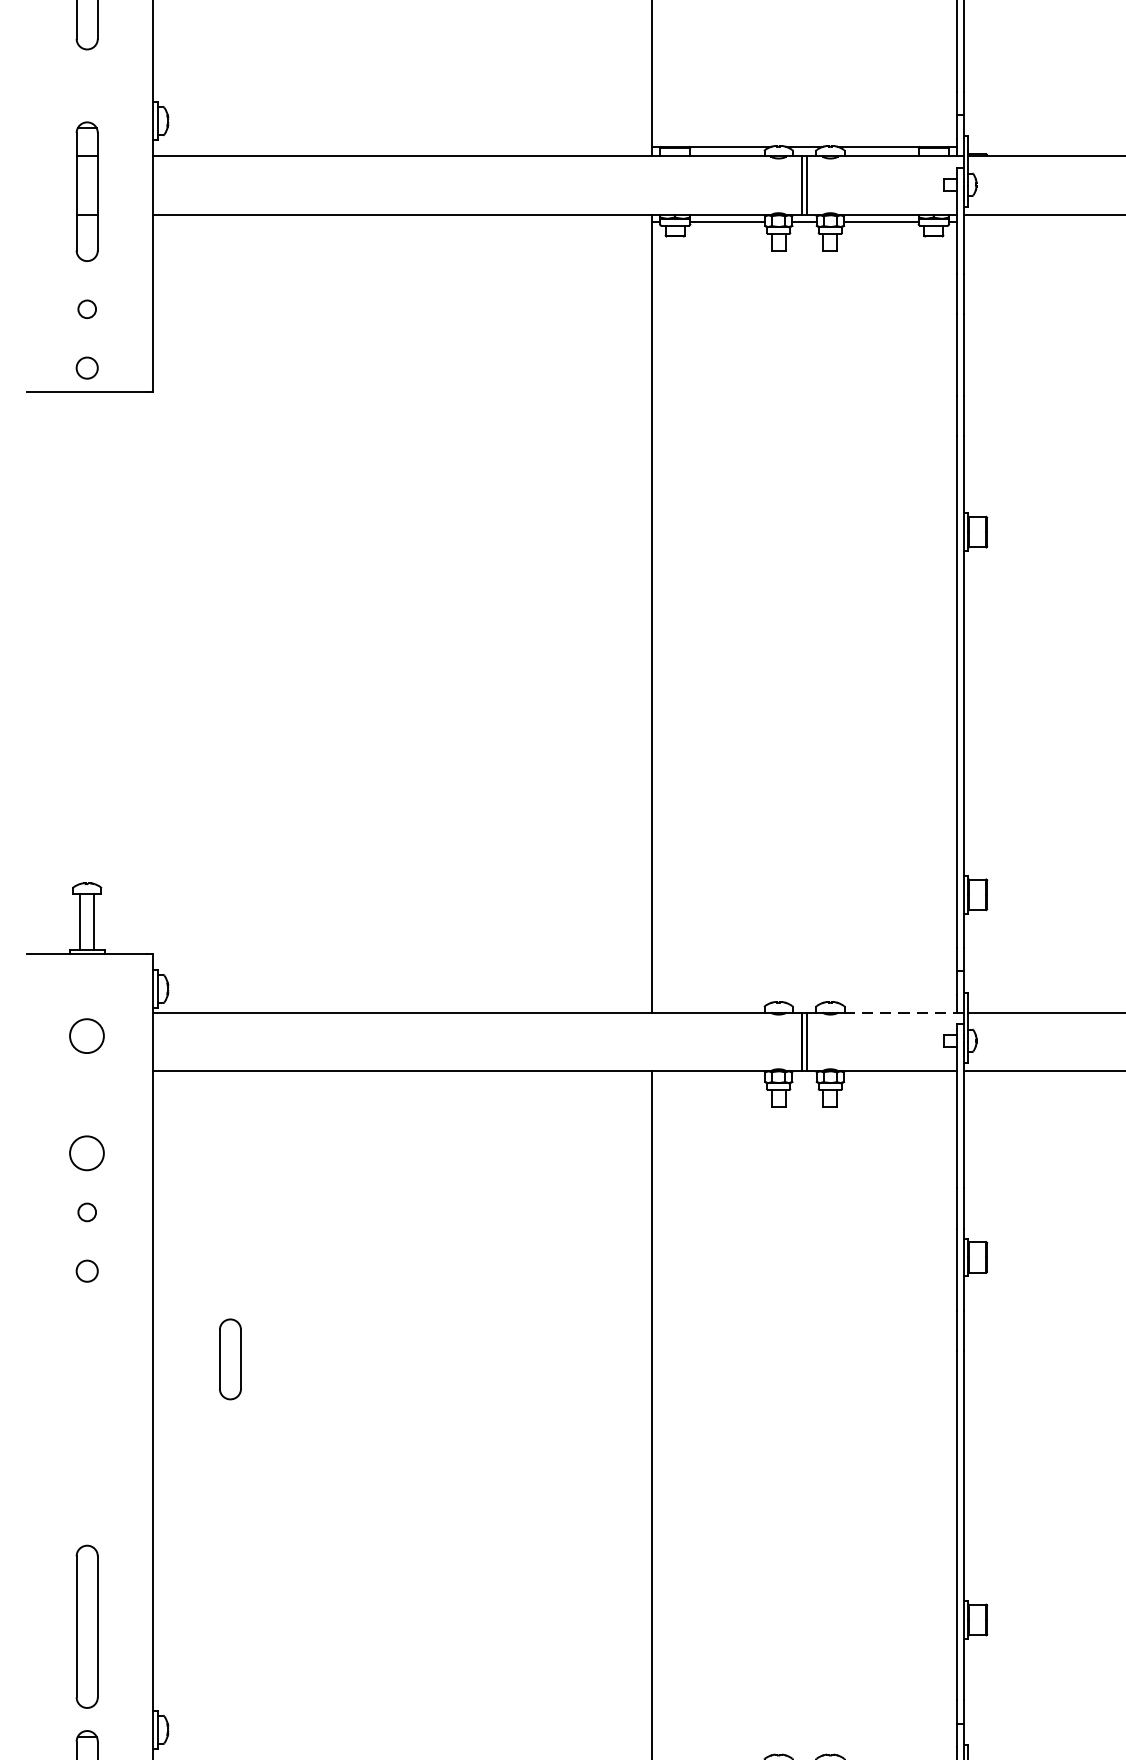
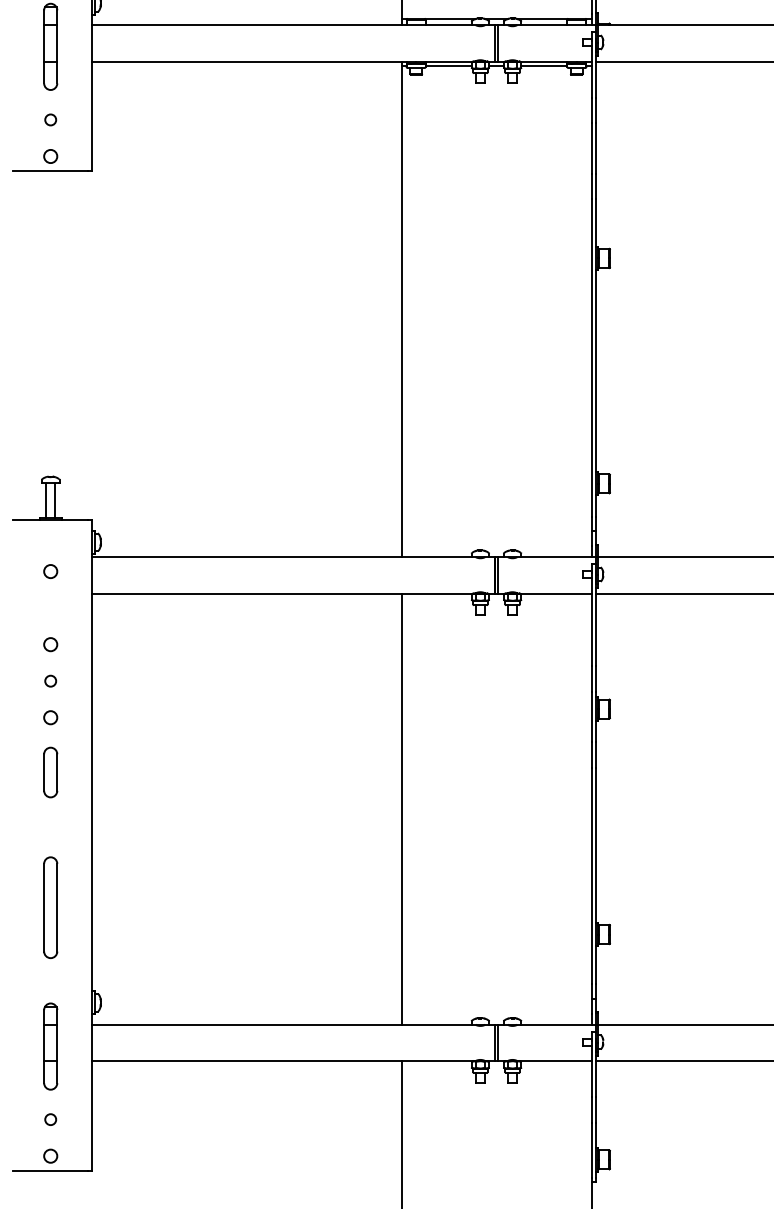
line: (904, 1011) -> (558, 556), dashed -> solid
circle: (86, 1035) -> (50, 571), size x0.62
circle: (86, 1153) -> (50, 644), size x0.62
part: (230, 1359) -> (50, 772), moved
part: (86, 1626) -> (50, 907), moved

